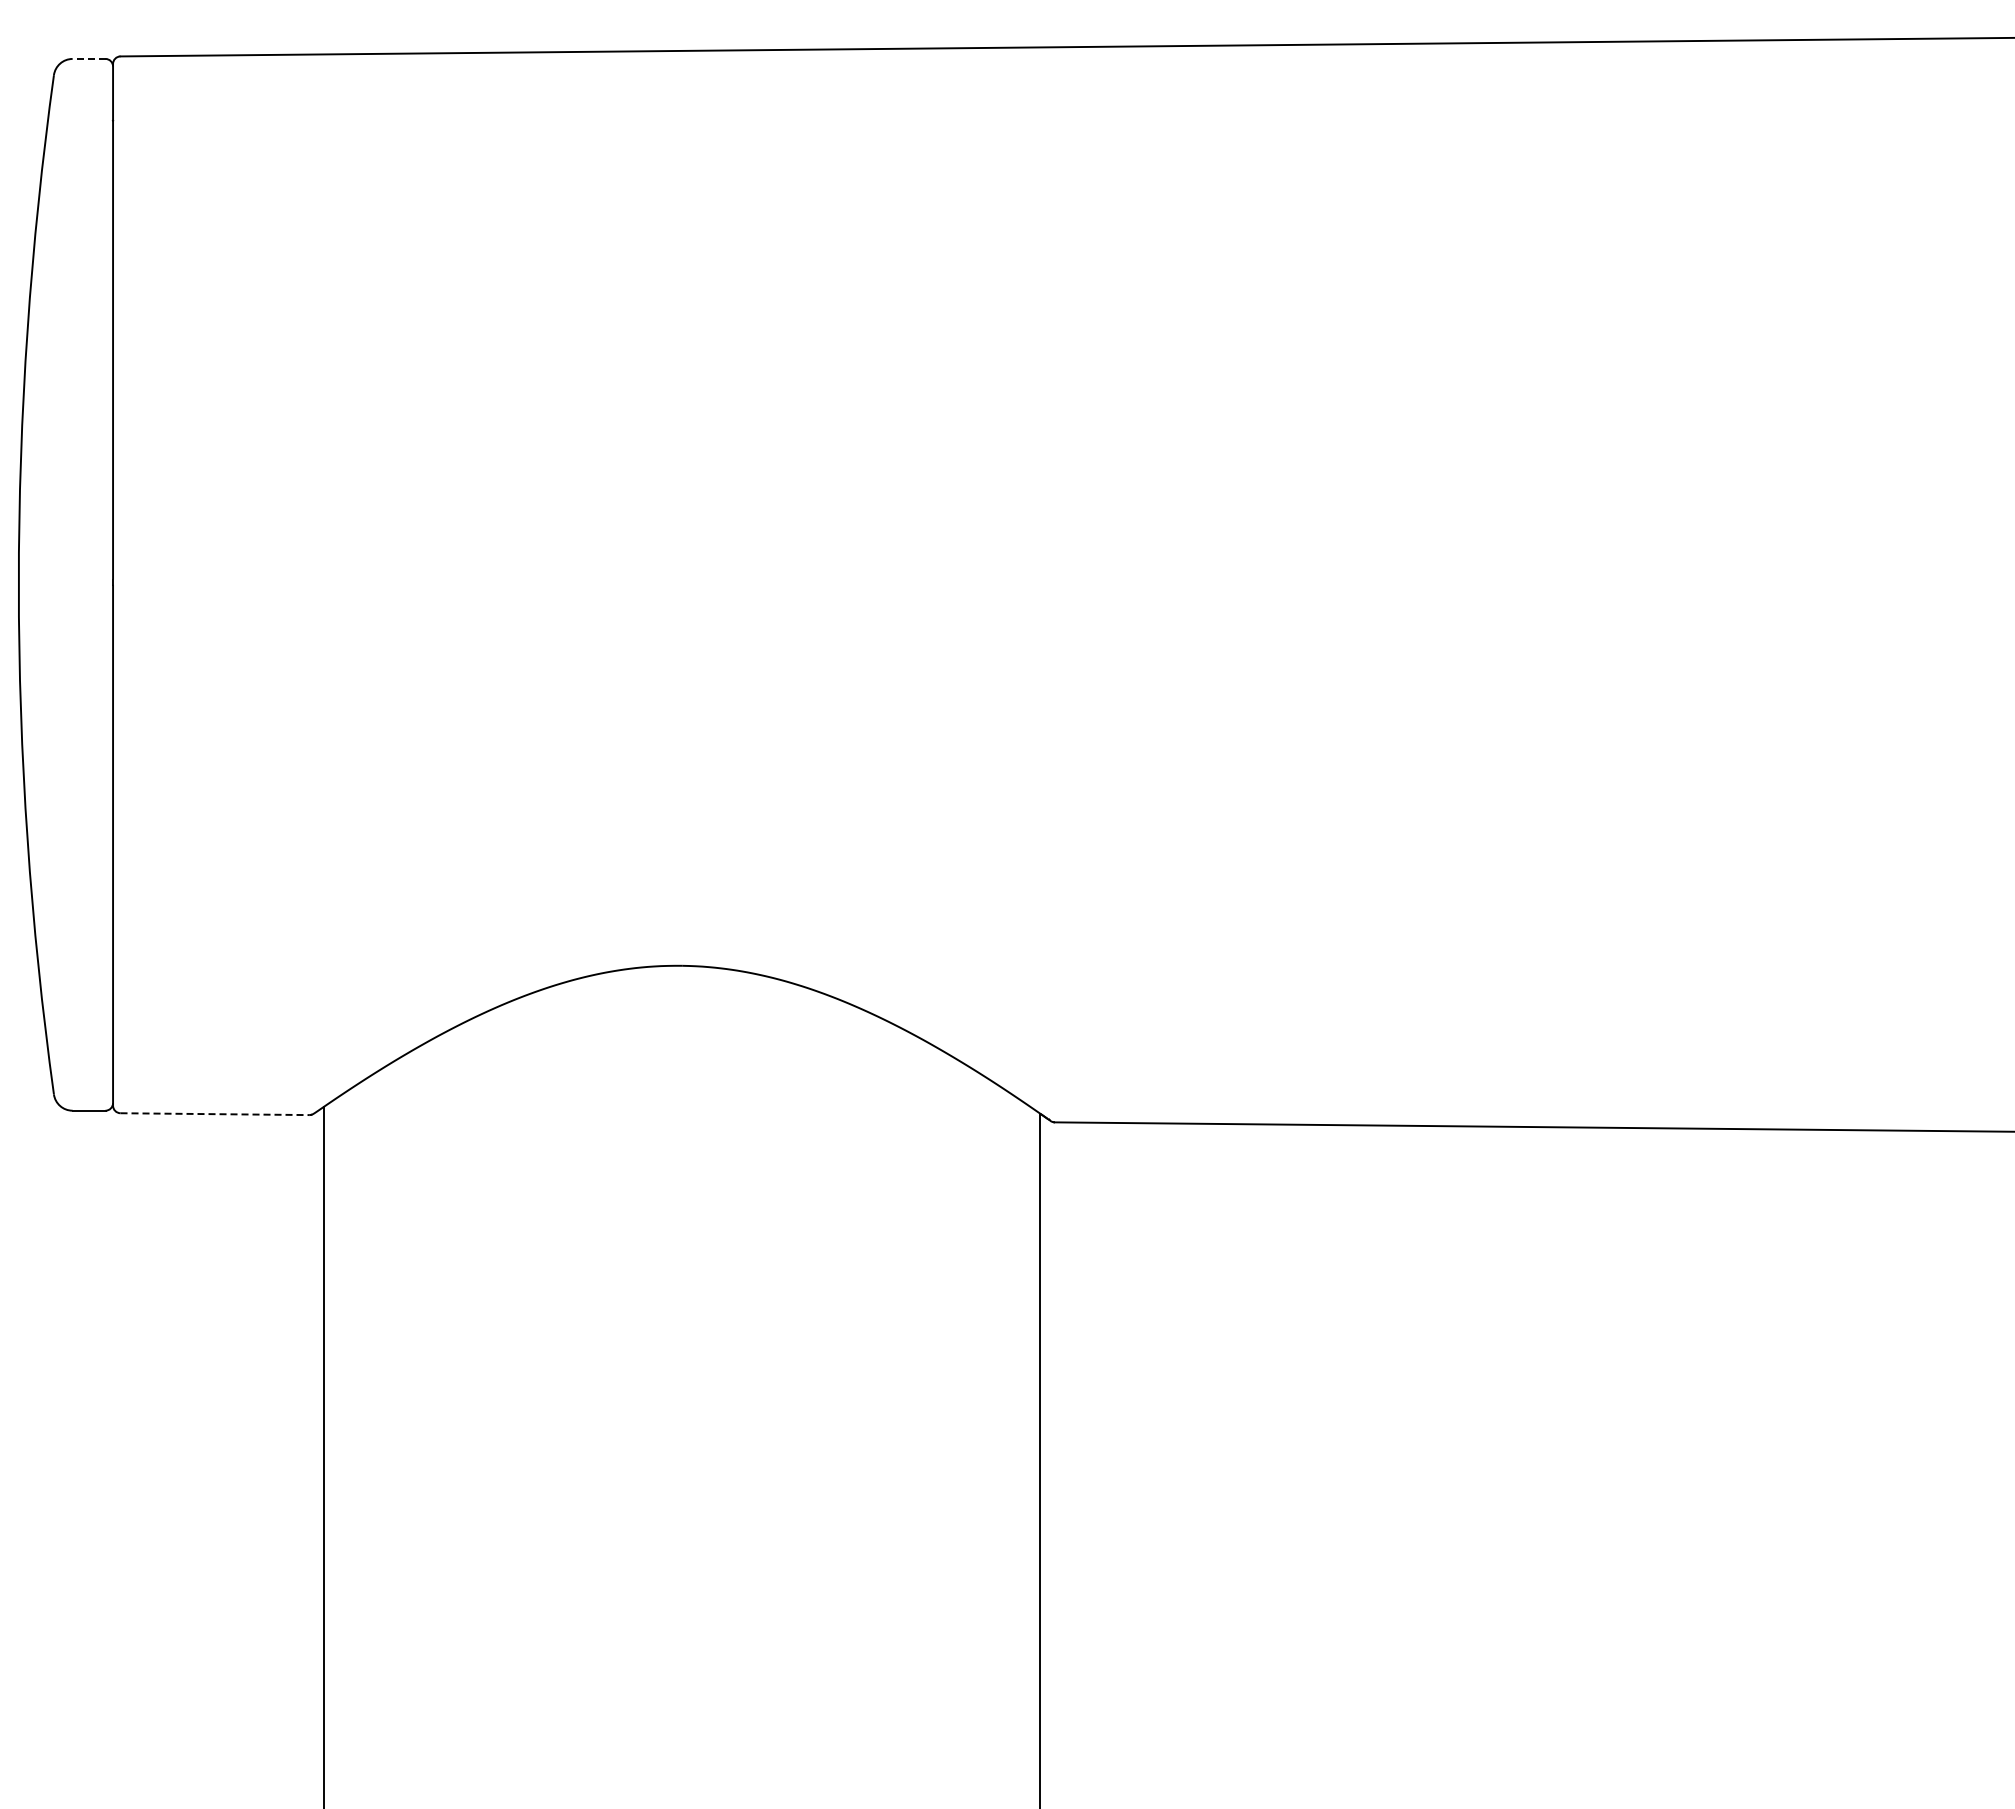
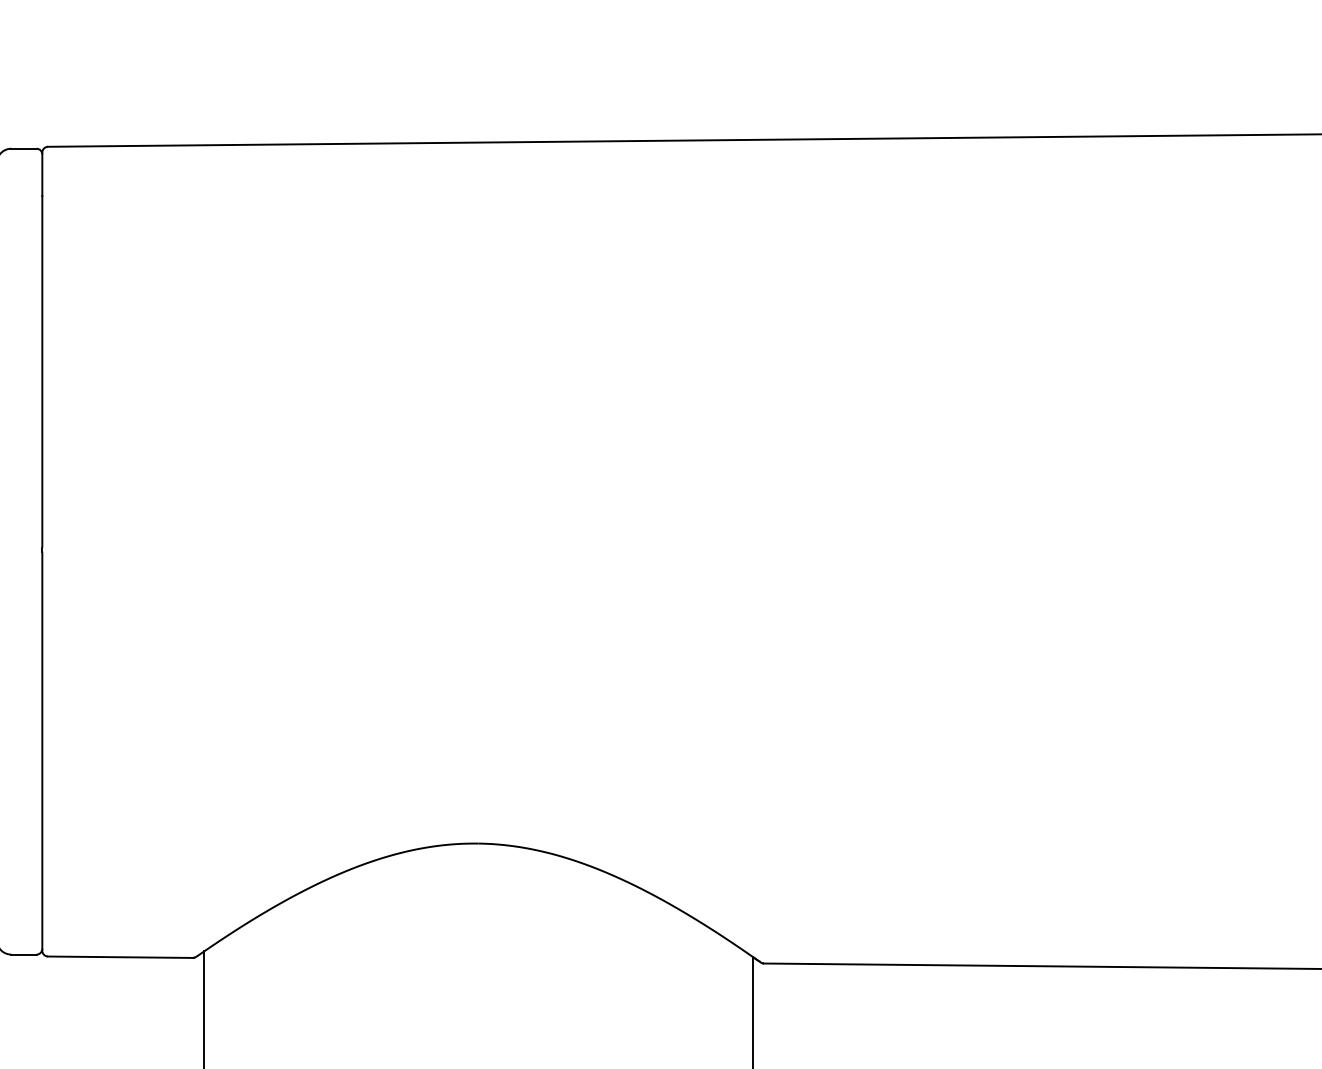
line: (88, 58) -> (23, 148), dashed -> solid
line: (215, 1114) -> (120, 957), dashed -> solid

